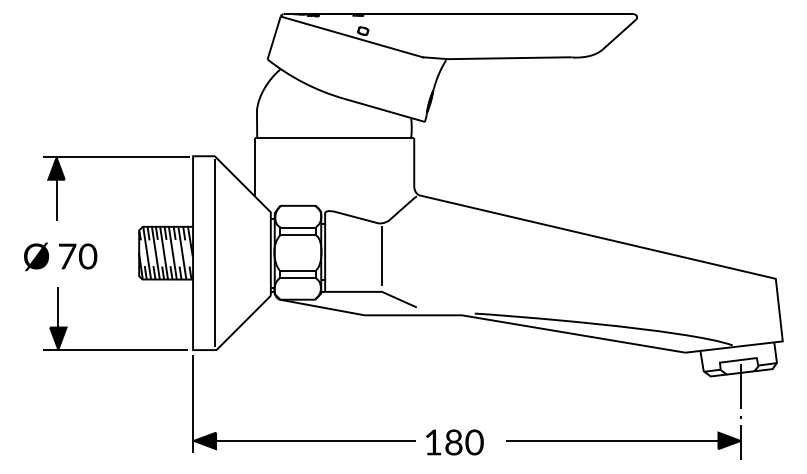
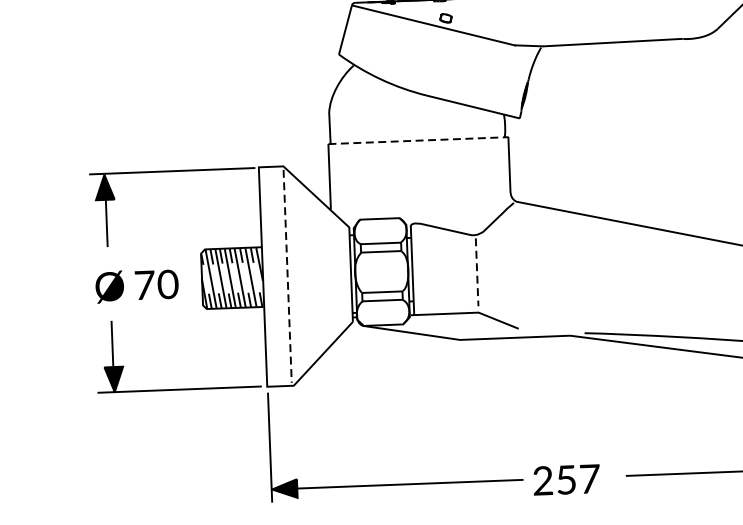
line: (334, 138) -> (418, 141), solid -> dashed
line: (214, 253) -> (287, 276), solid -> dashed
text: (60, 256) -> (136, 285), moved
line: (382, 256) -> (477, 272), solid -> dashed
text: (453, 442) -> (566, 480), 180 -> 257

